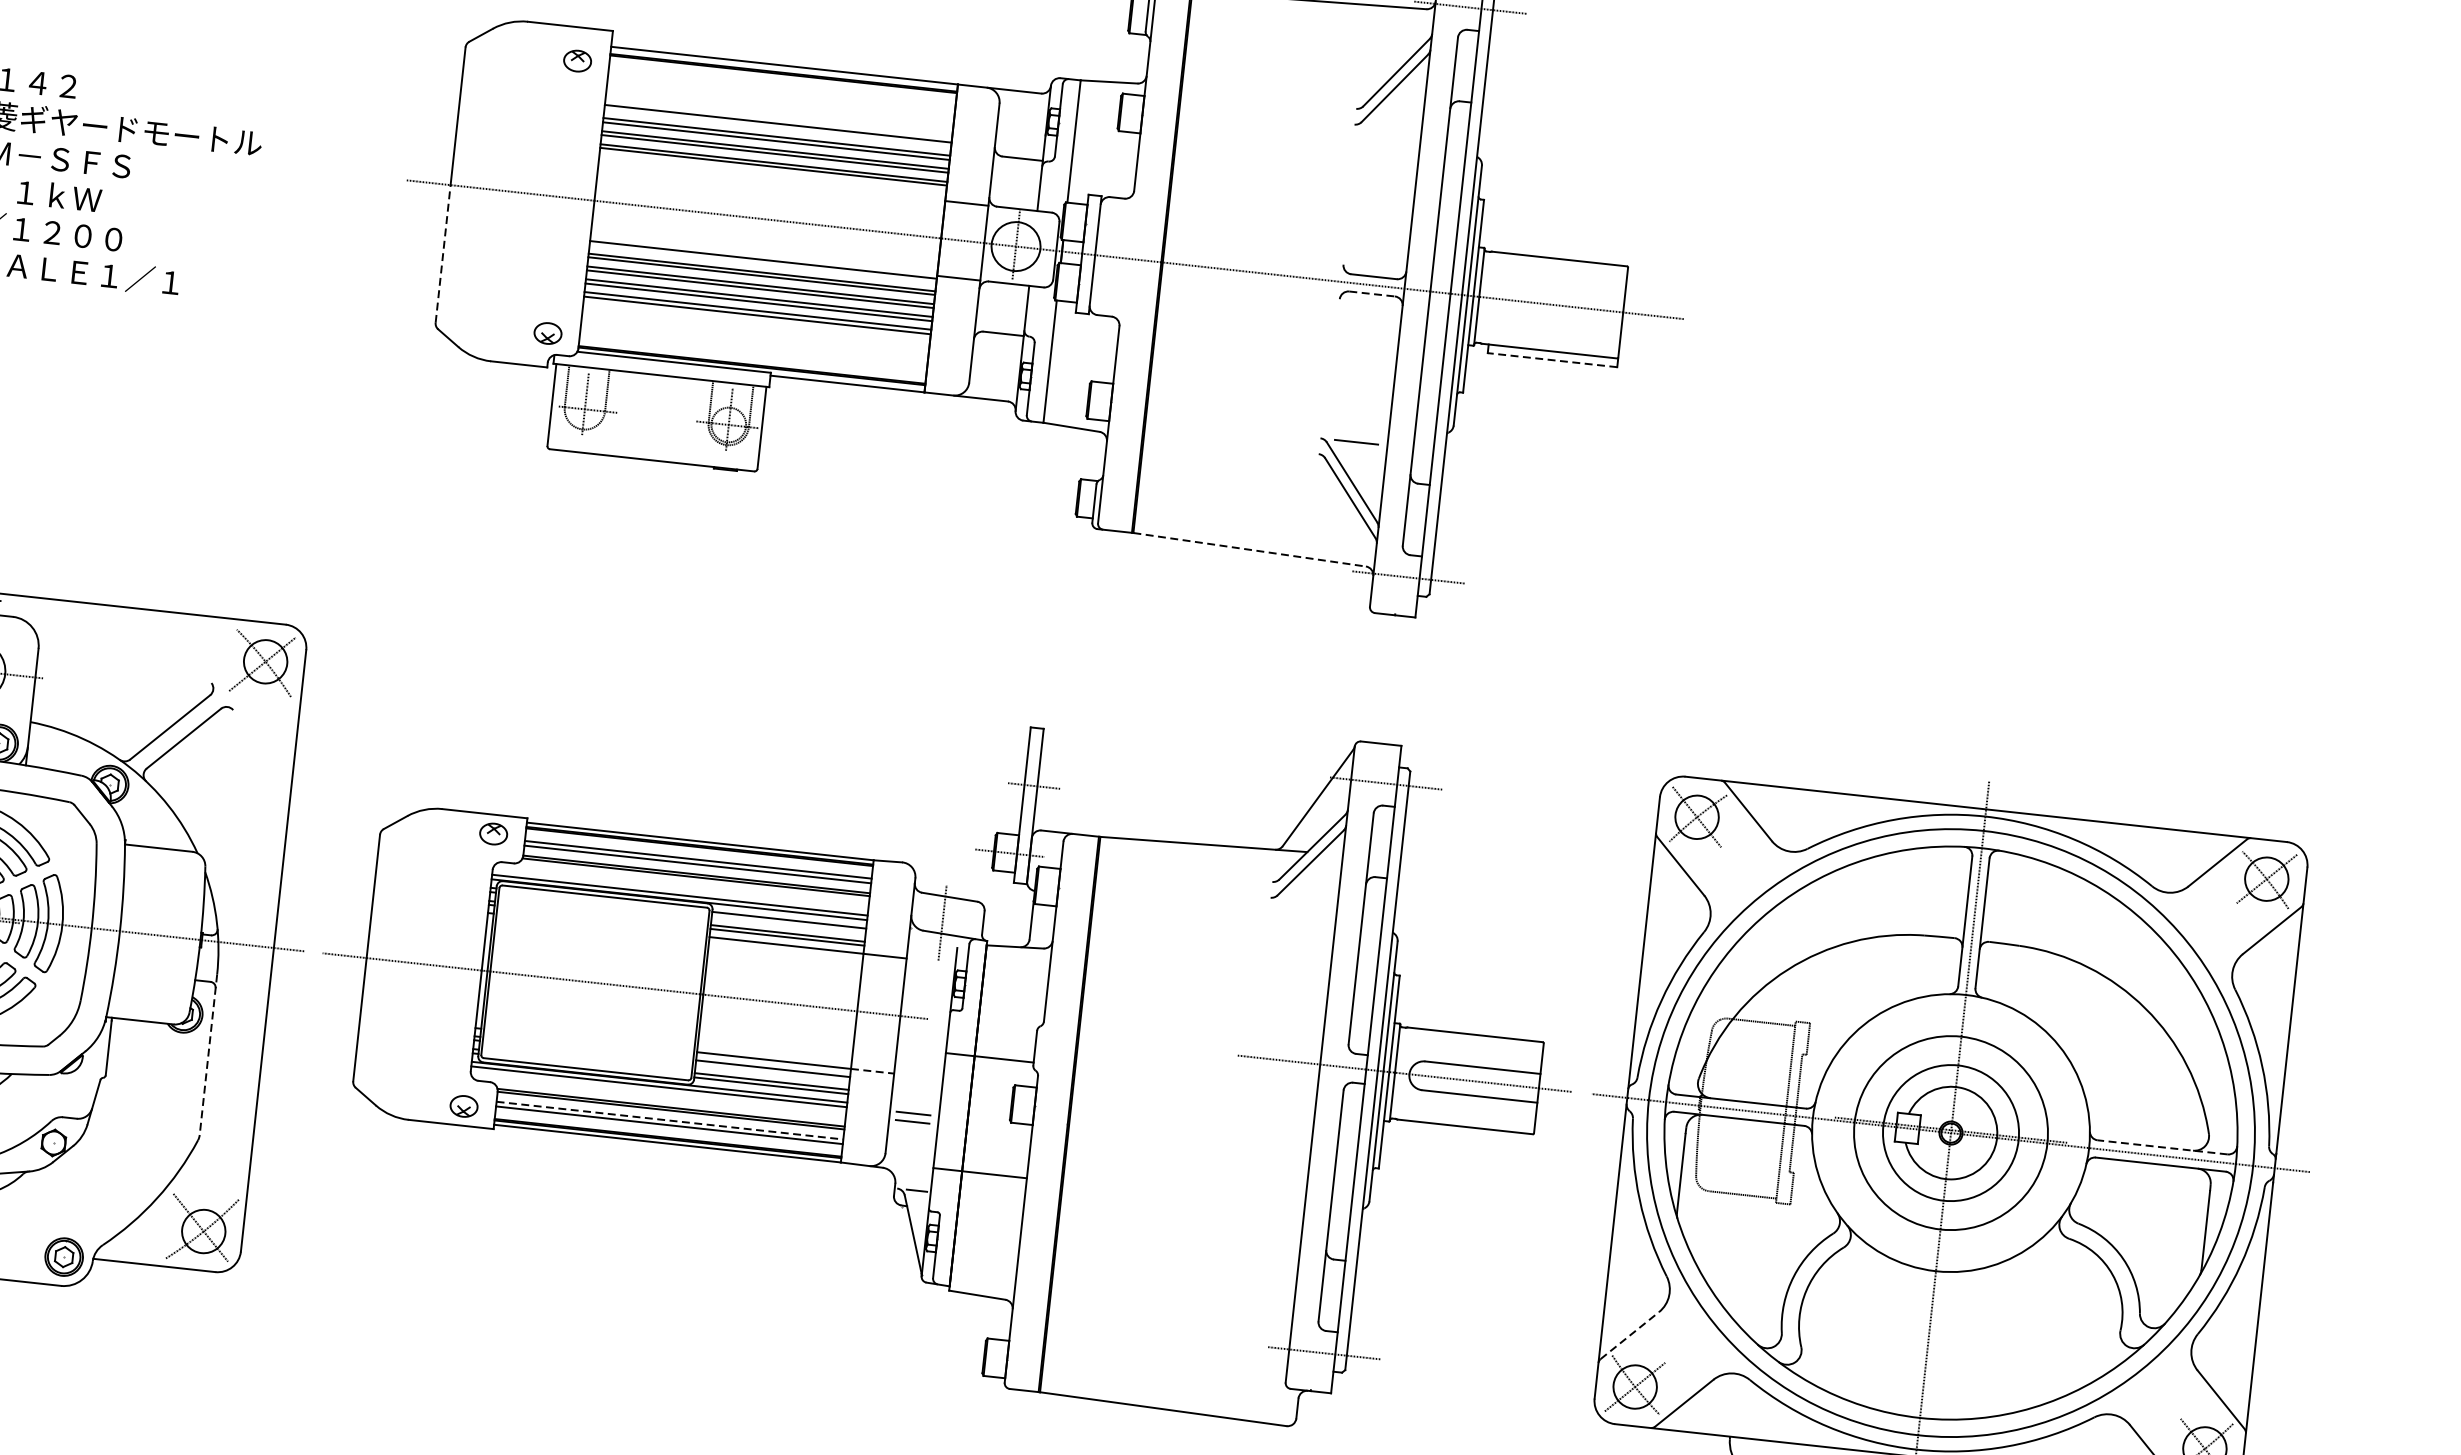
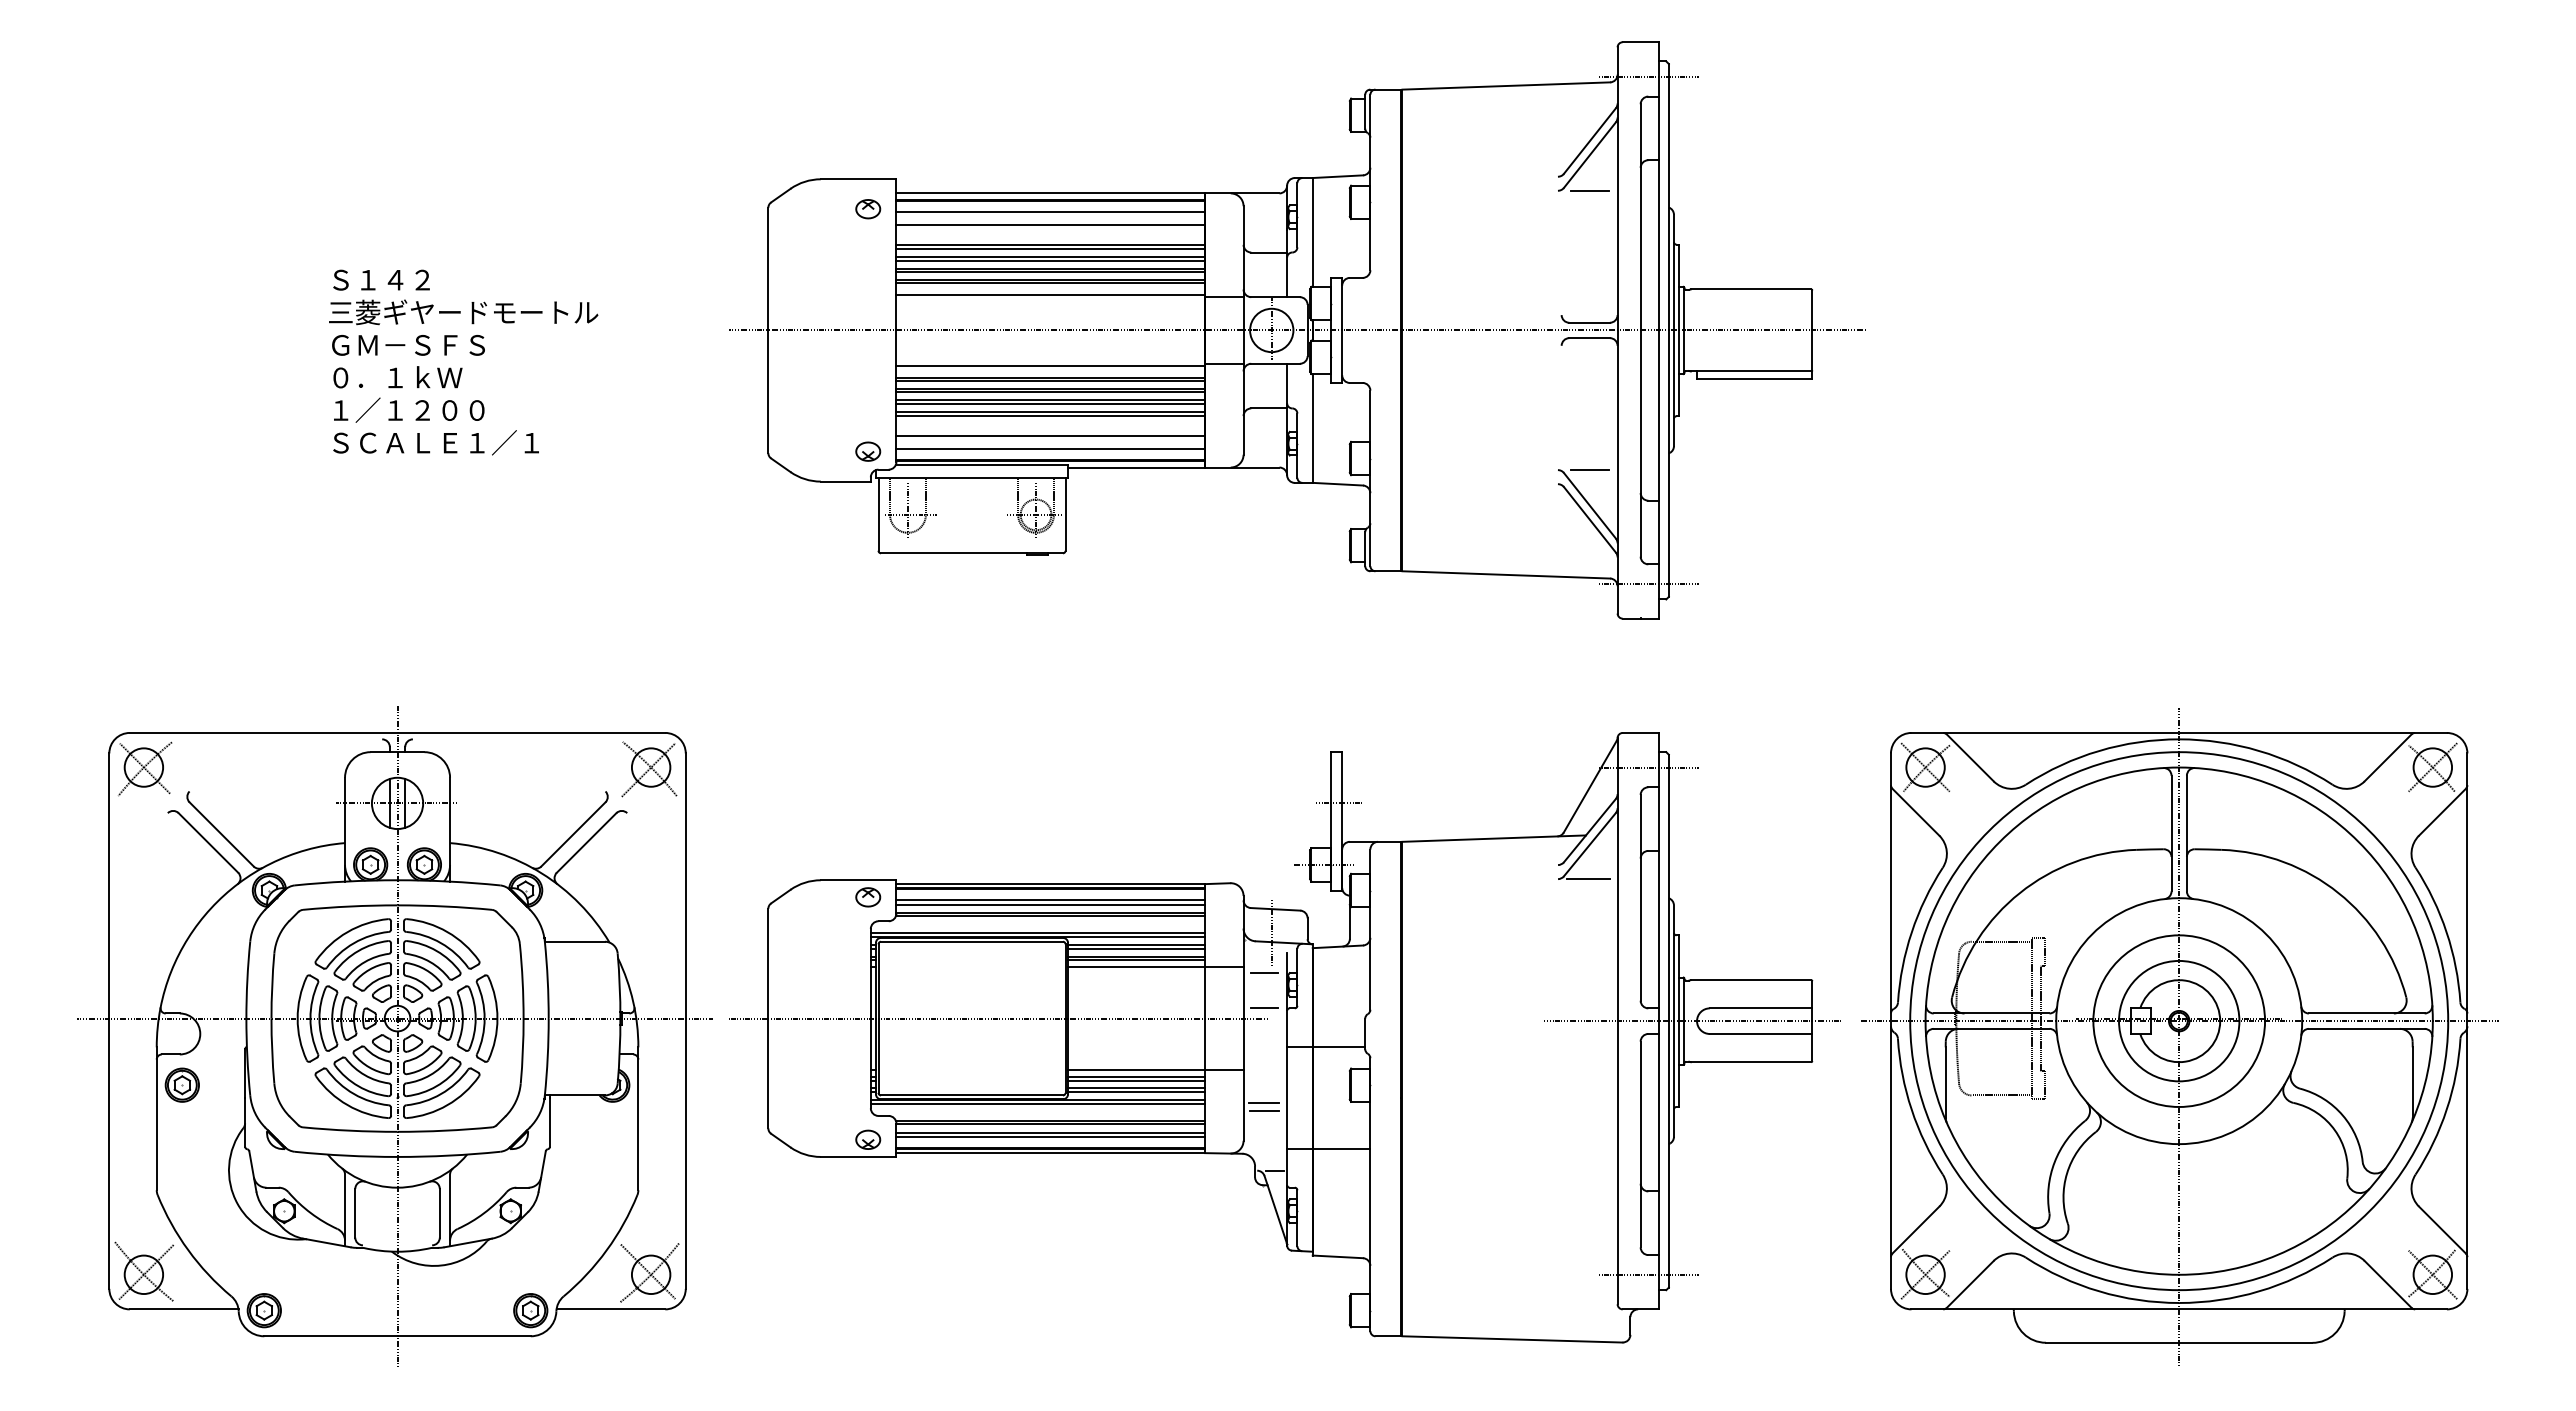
line: (781, 87) -> (1050, 212), added
line: (780, 101) -> (1050, 225), added
line: (777, 128) -> (1050, 249), added
line: (1390, 128) -> (1589, 190), added
line: (771, 179) -> (1050, 294), added
line: (443, 253) -> (768, 391), dashed -> solid
line: (1373, 294) -> (1590, 338), dashed -> solid
line: (754, 337) -> (1050, 435), added
line: (753, 352) -> (1050, 448), added
line: (1552, 360) -> (1754, 379), dashed -> solid
line: (1249, 549) -> (1506, 574), dashed -> solid
line: (1304, 901) -> (1588, 879), added
line: (788, 924) -> (1136, 948), added
line: (929, 967) -> (1264, 973), added
line: (925, 1007) -> (1264, 1008), added
line: (208, 1055) -> (638, 1119), dashed -> solid
line: (872, 1070) -> (1224, 1069), dashed -> solid
line: (772, 1072) -> (1136, 1080), added
line: (670, 1120) -> (1051, 1132), dashed -> solid
line: (2162, 1147) -> (2366, 1013), dashed -> solid
line: (1630, 1335) -> (1916, 1229), dashed -> solid

